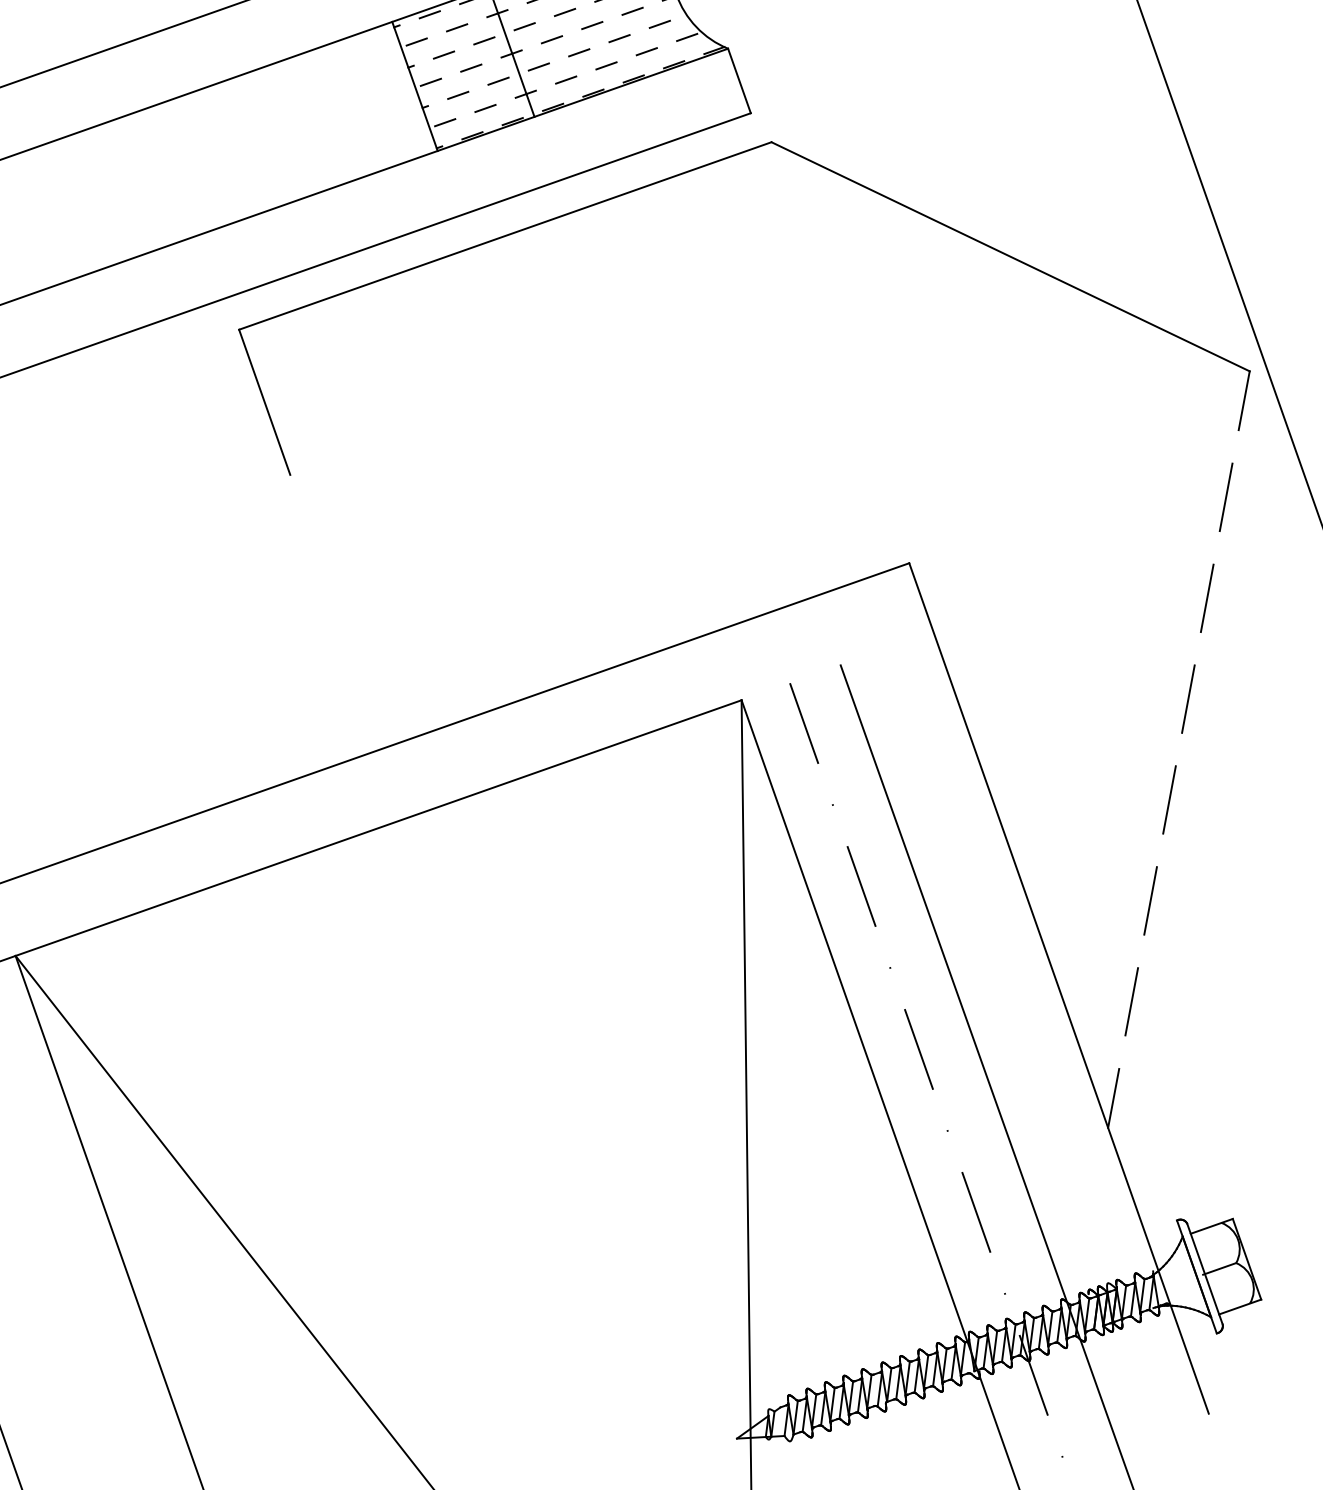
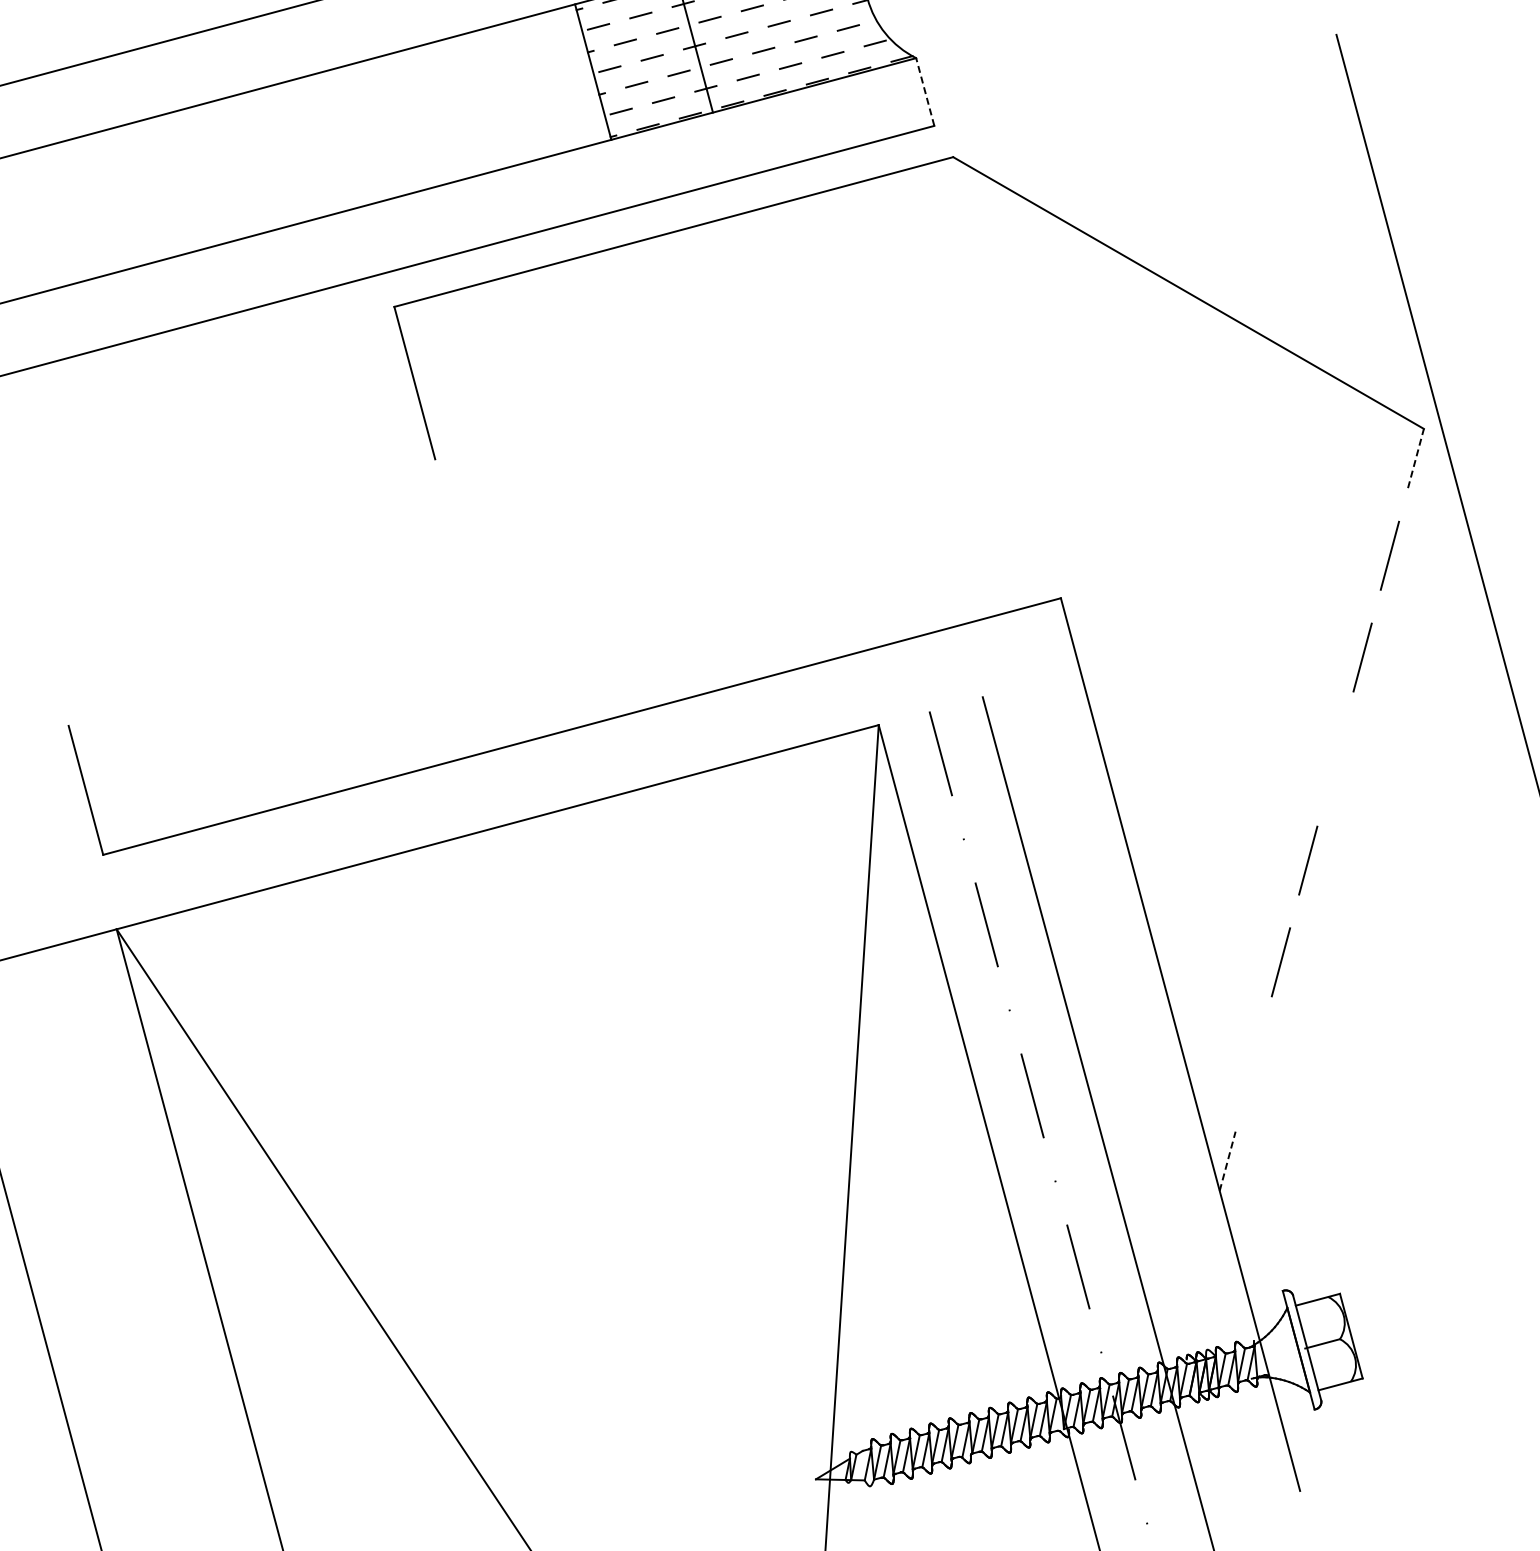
line: (739, 80) -> (925, 91), solid -> dashed
line: (1243, 400) -> (1415, 458), solid -> dashed
line: (1188, 698) -> (1335, 758), removed
line: (1131, 1001) -> (1253, 1063), removed
line: (1113, 1098) -> (1227, 1161), solid -> dashed

